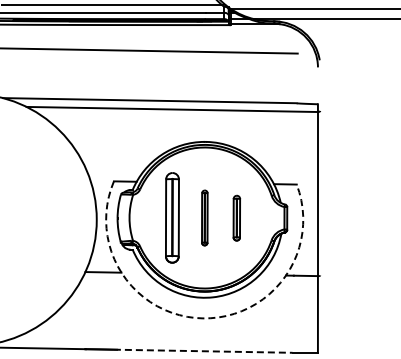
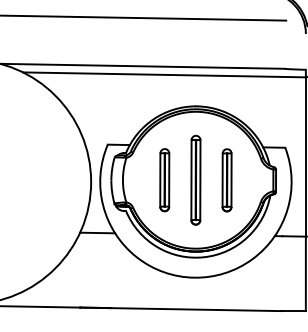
part: (172, 217) -> (164, 179), size x0.71
part: (204, 217) -> (195, 179), size x1.67
part: (236, 218) -> (226, 180), size x1.43
arc: (202, 318) -> (193, 277), dashed -> solid
line: (203, 351) -> (194, 309), dashed -> solid

